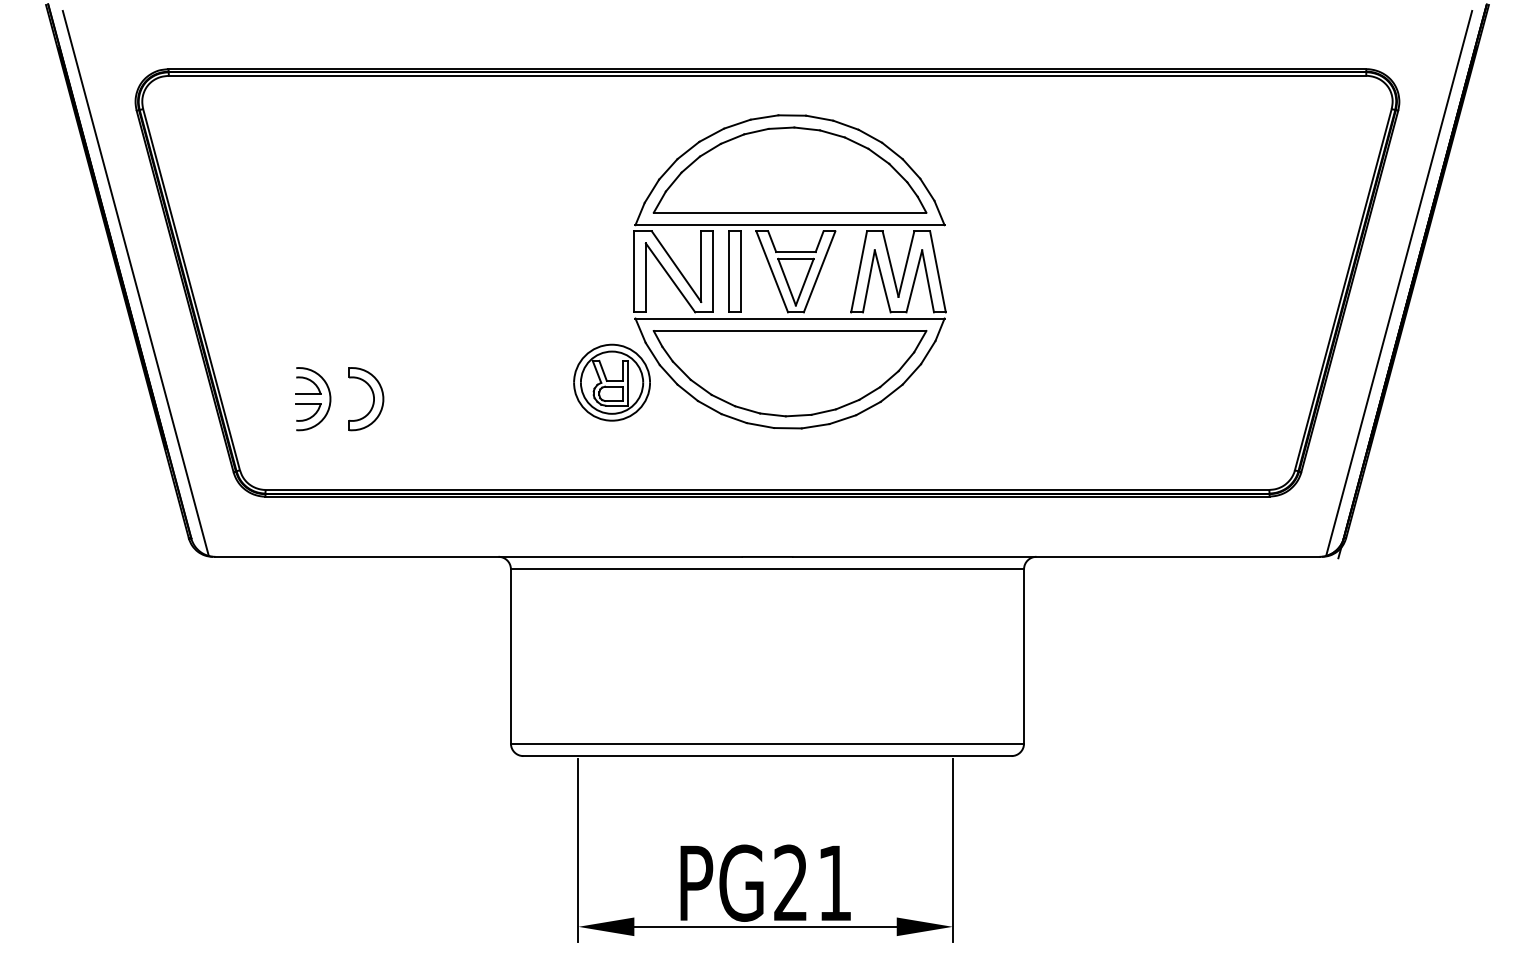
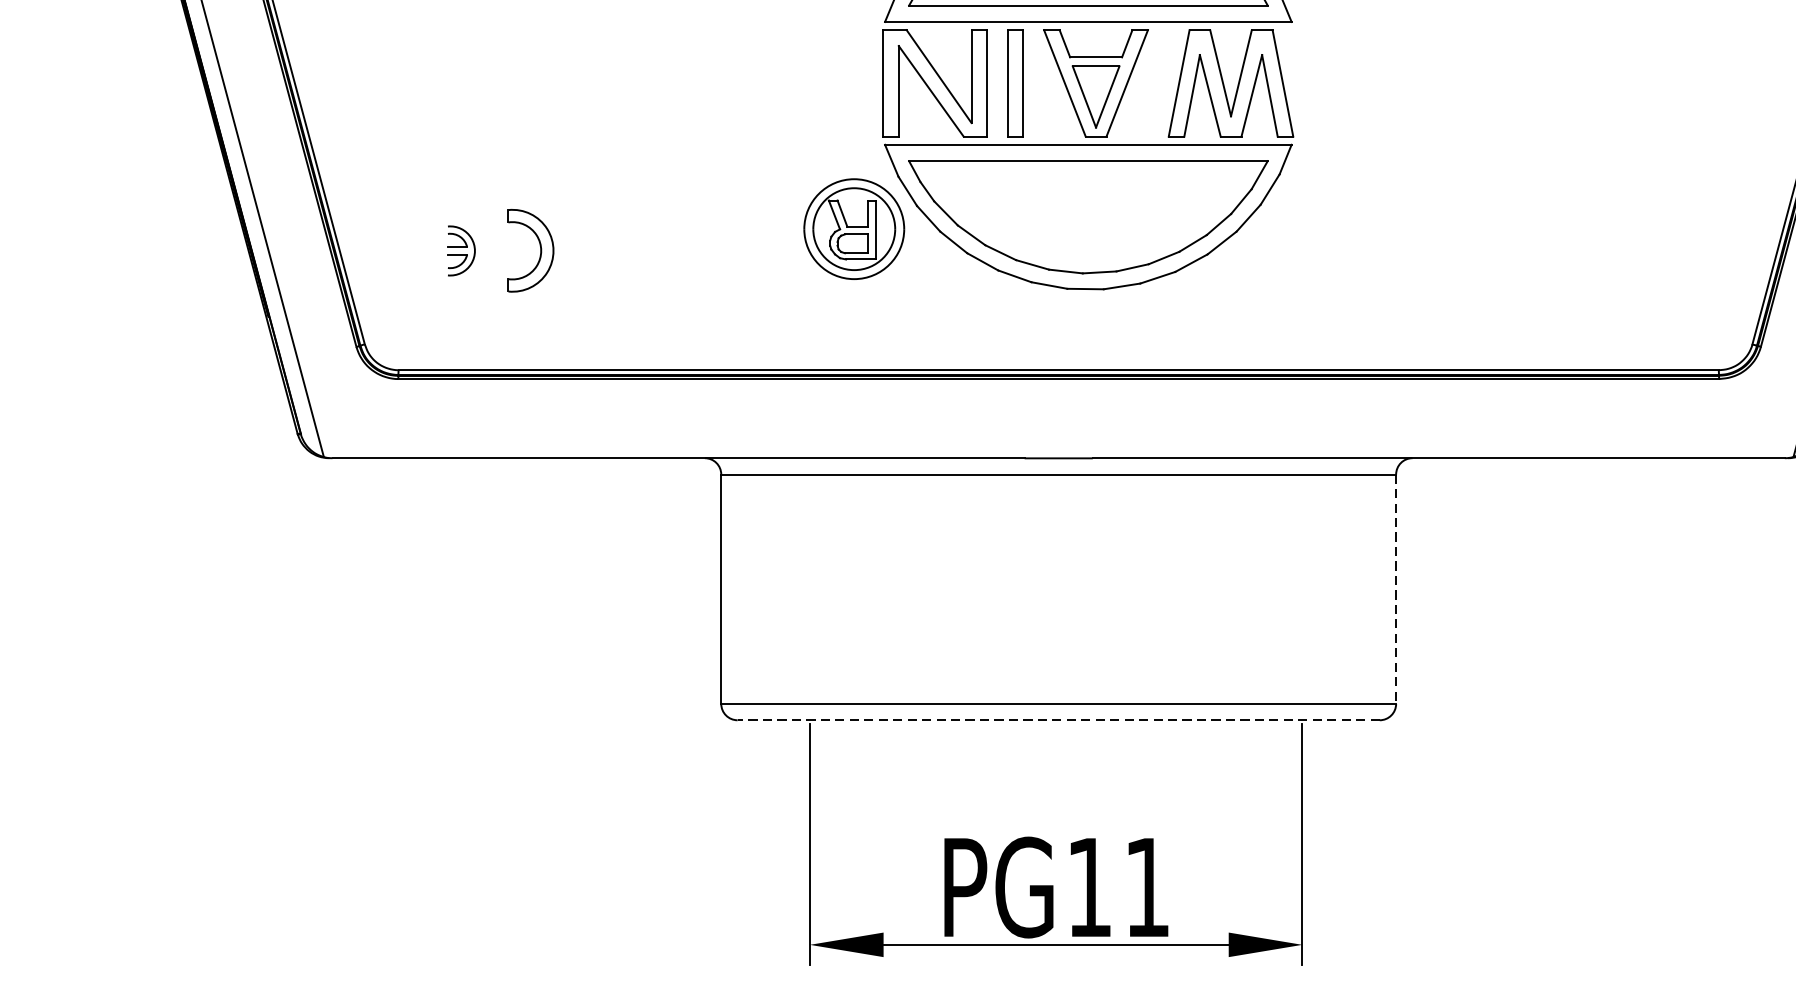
part: (313, 399) -> (461, 251), size x0.6
line: (1024, 656) -> (1396, 589), solid -> dashed
line: (767, 756) -> (1058, 720), solid -> dashed
text: (790, 882) -> (1088, 886), PG21 -> PG11

